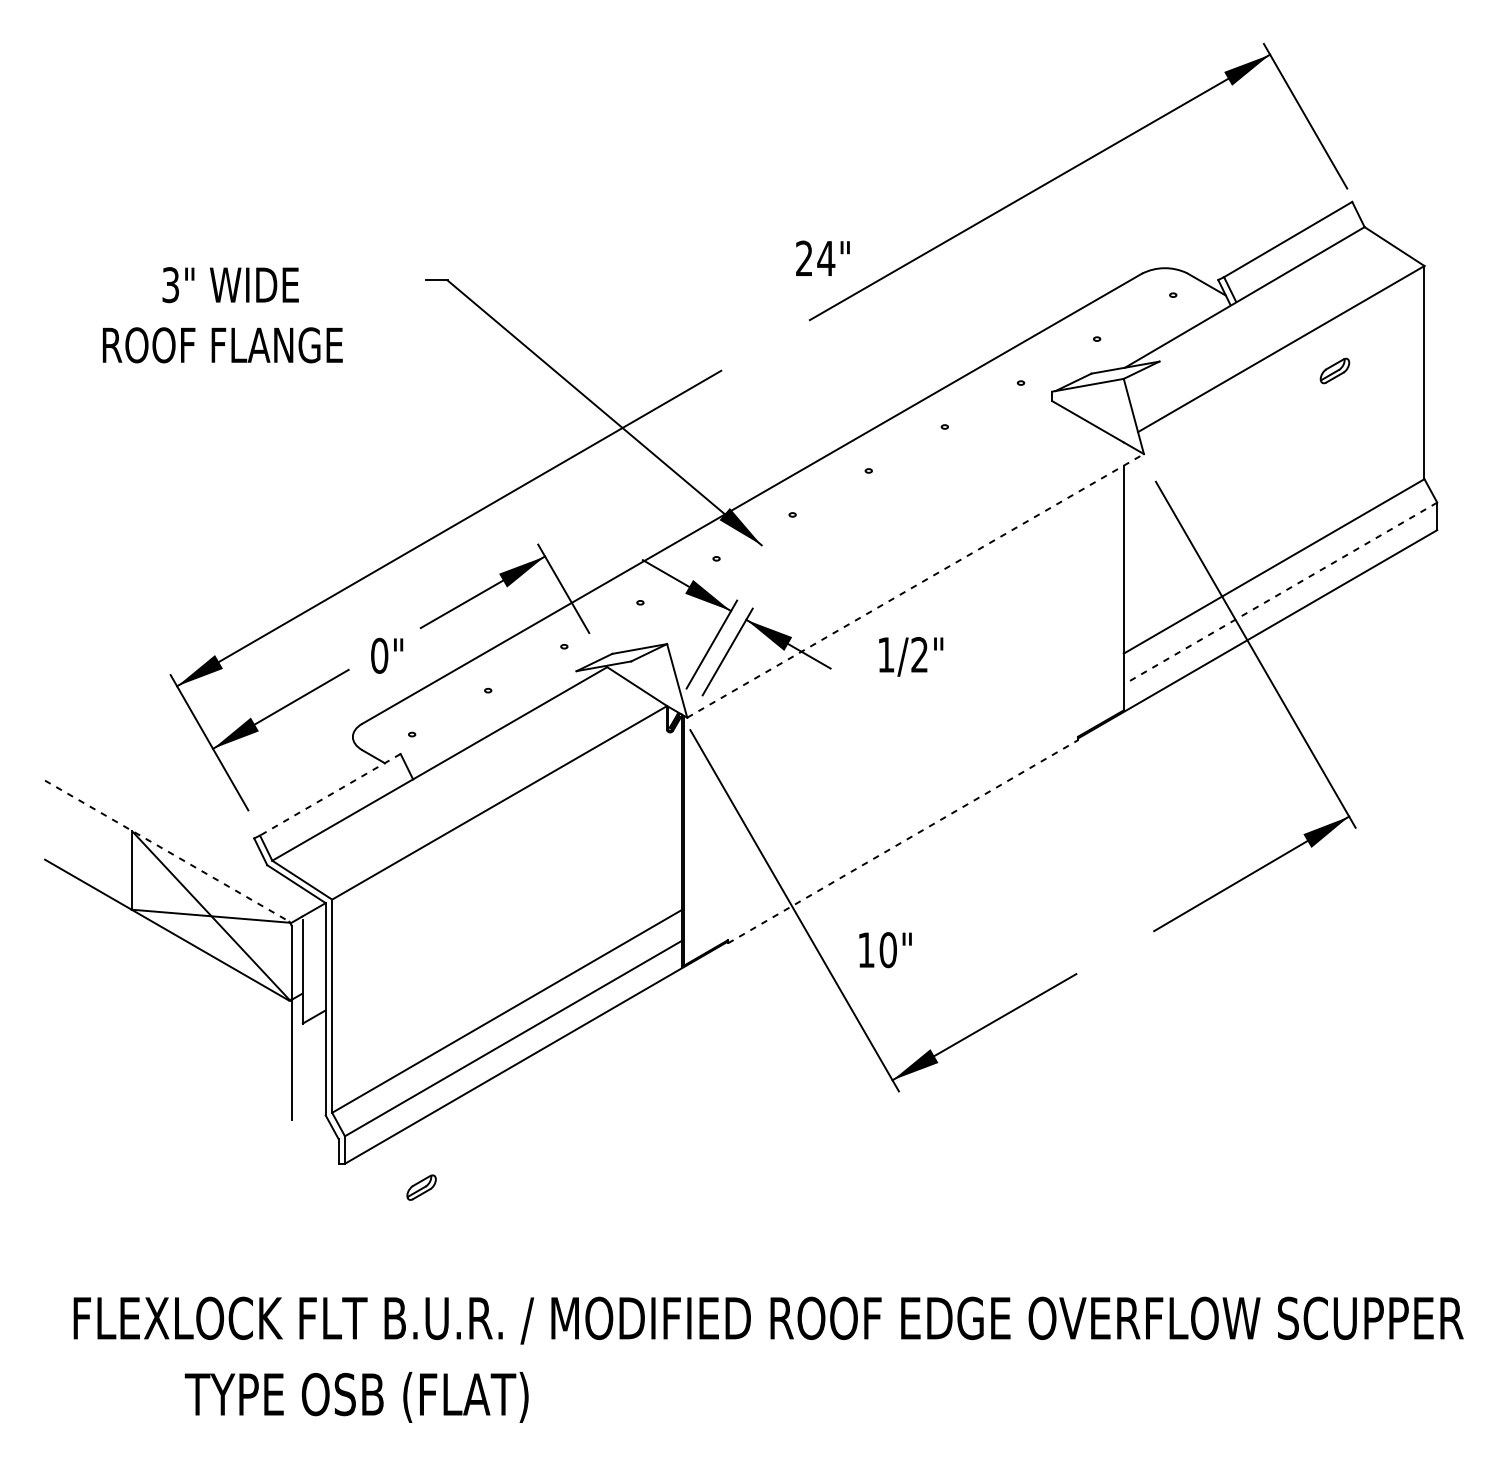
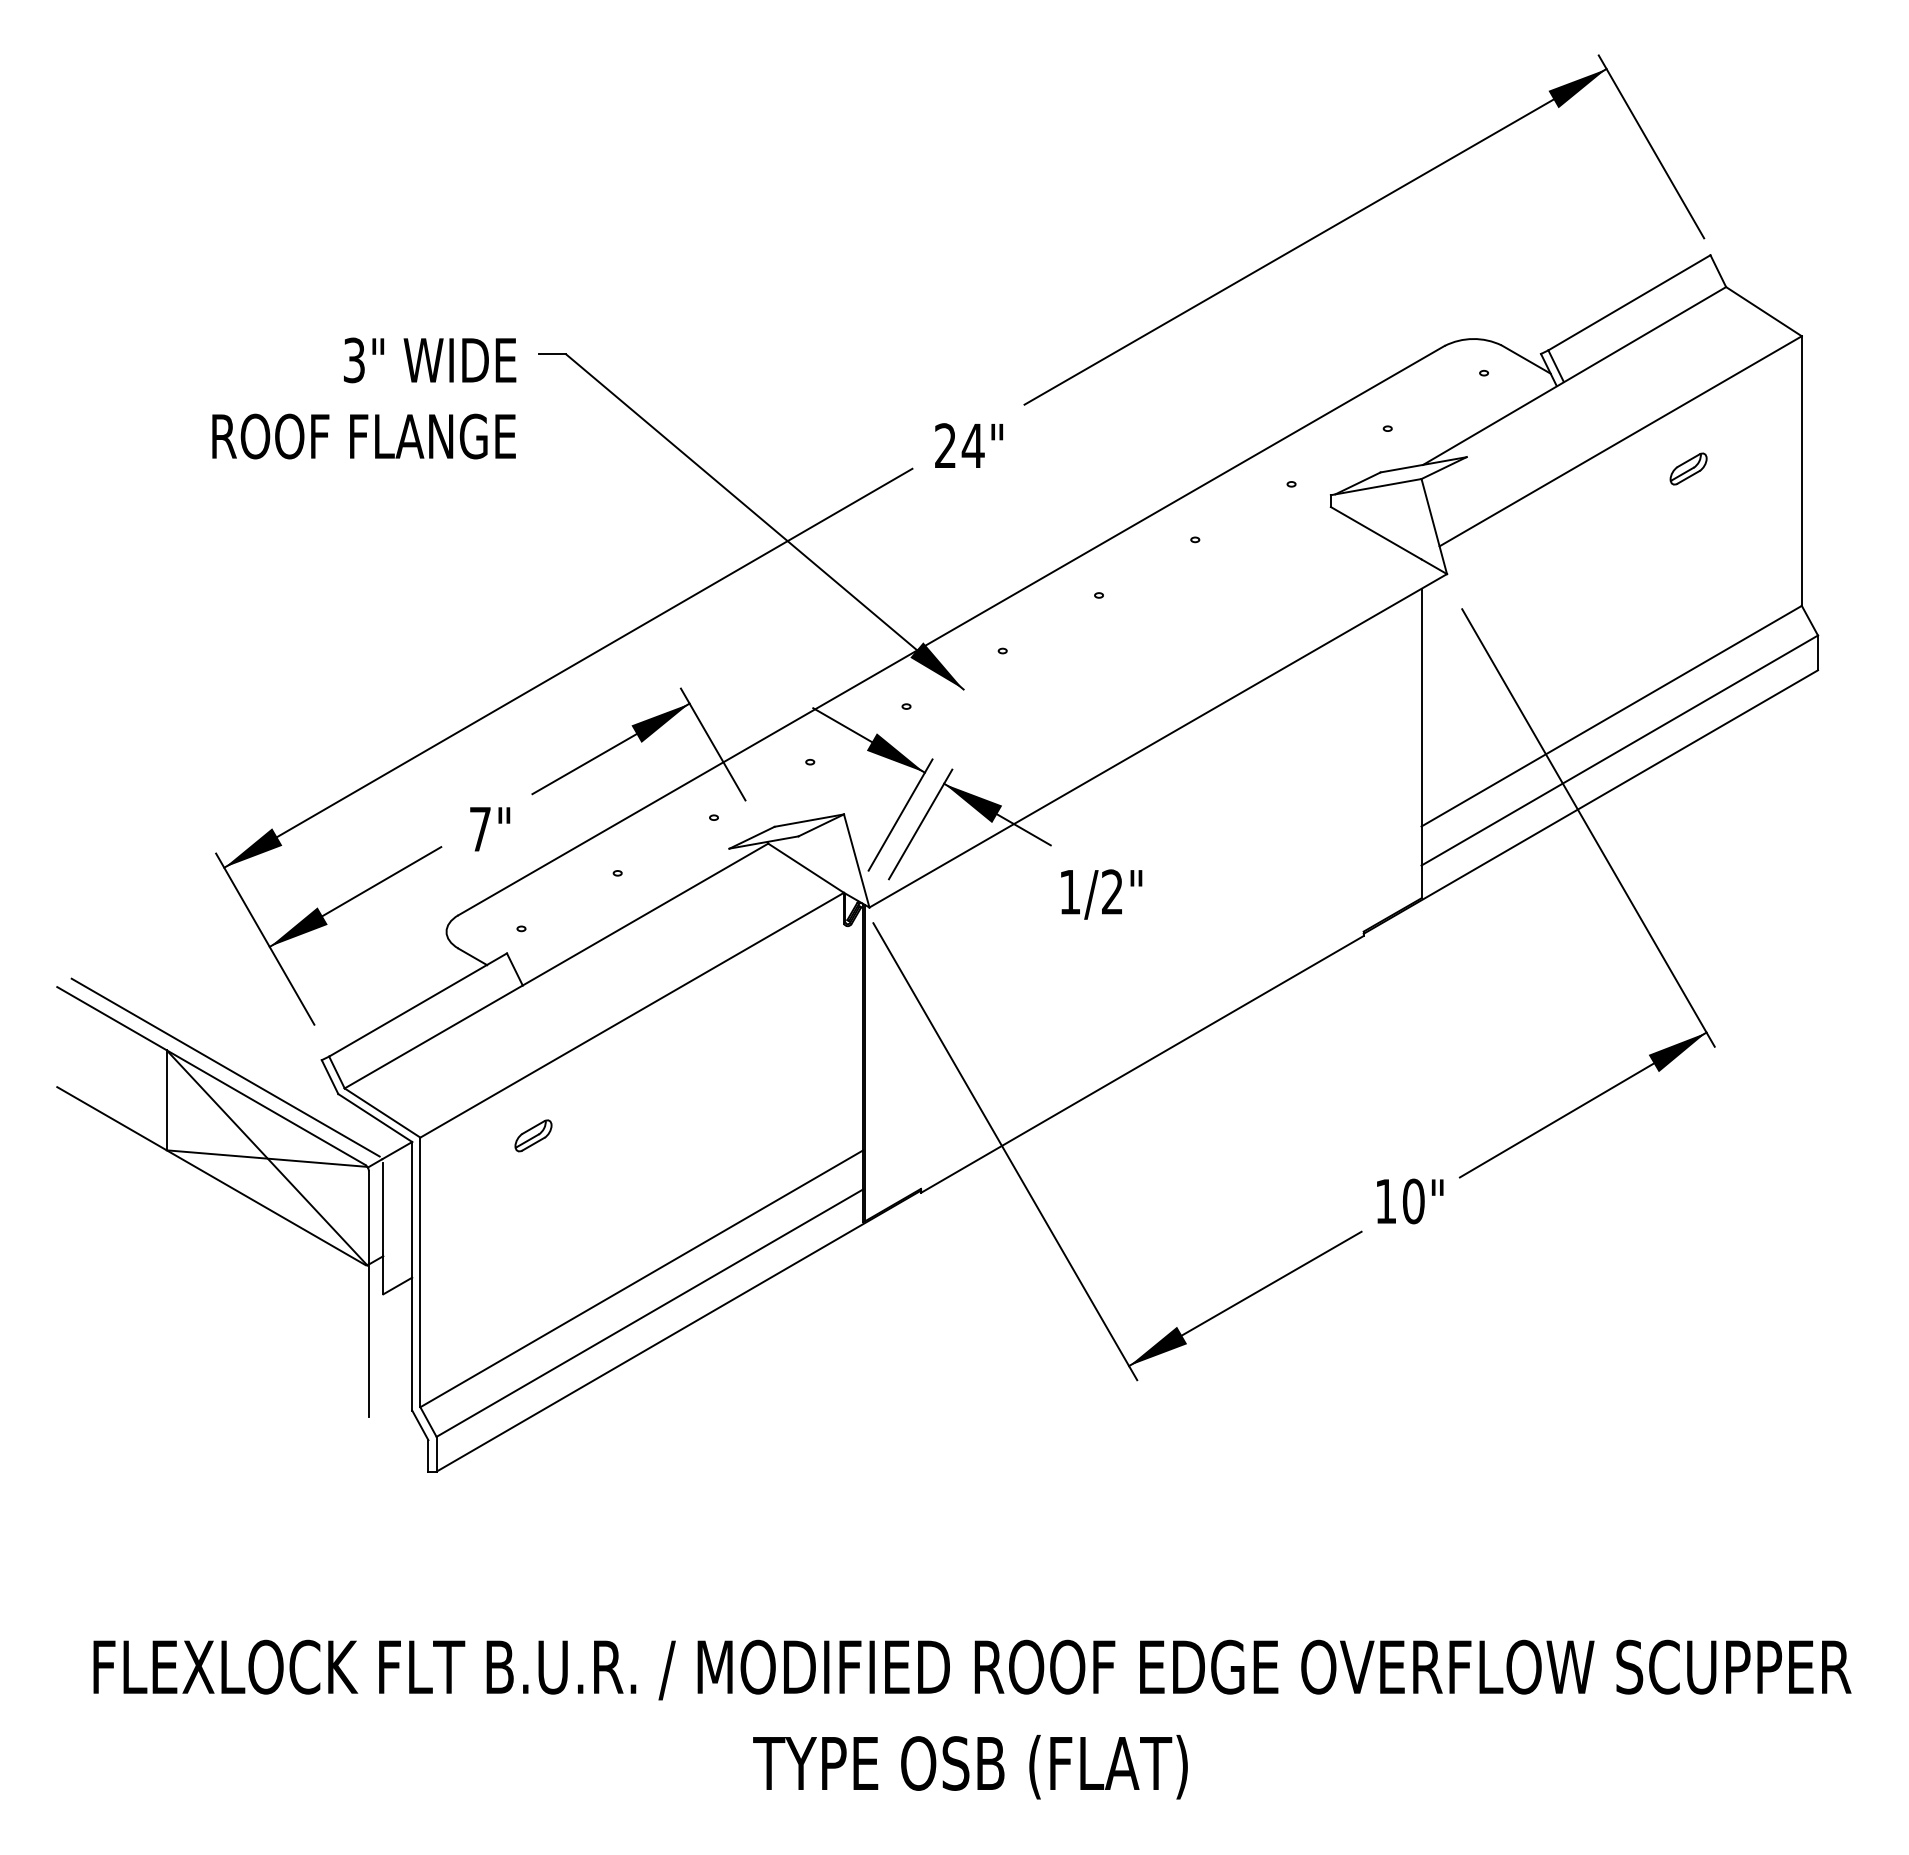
text: (822, 258) -> (968, 445), moved
text: (231, 285) -> (430, 360), moved
text: (222, 345) -> (363, 436), moved
line: (915, 585) -> (1158, 740), dashed -> solid
line: (1280, 593) -> (1619, 750), dashed -> solid
text: (379, 656) -> (480, 829), 0" -> 7"
text: (911, 656) -> (1101, 894), moved
line: (330, 795) -> (418, 1005), dashed -> solid
line: (903, 841) -> (1142, 1064), dashed -> solid
line: (178, 844) -> (225, 1067), added
line: (167, 850) -> (211, 1075), dashed -> solid
text: (885, 950) -> (1410, 1201), moved
part: (421, 1187) -> (533, 1135), moved
text: (356, 1397) -> (970, 1767), moved

